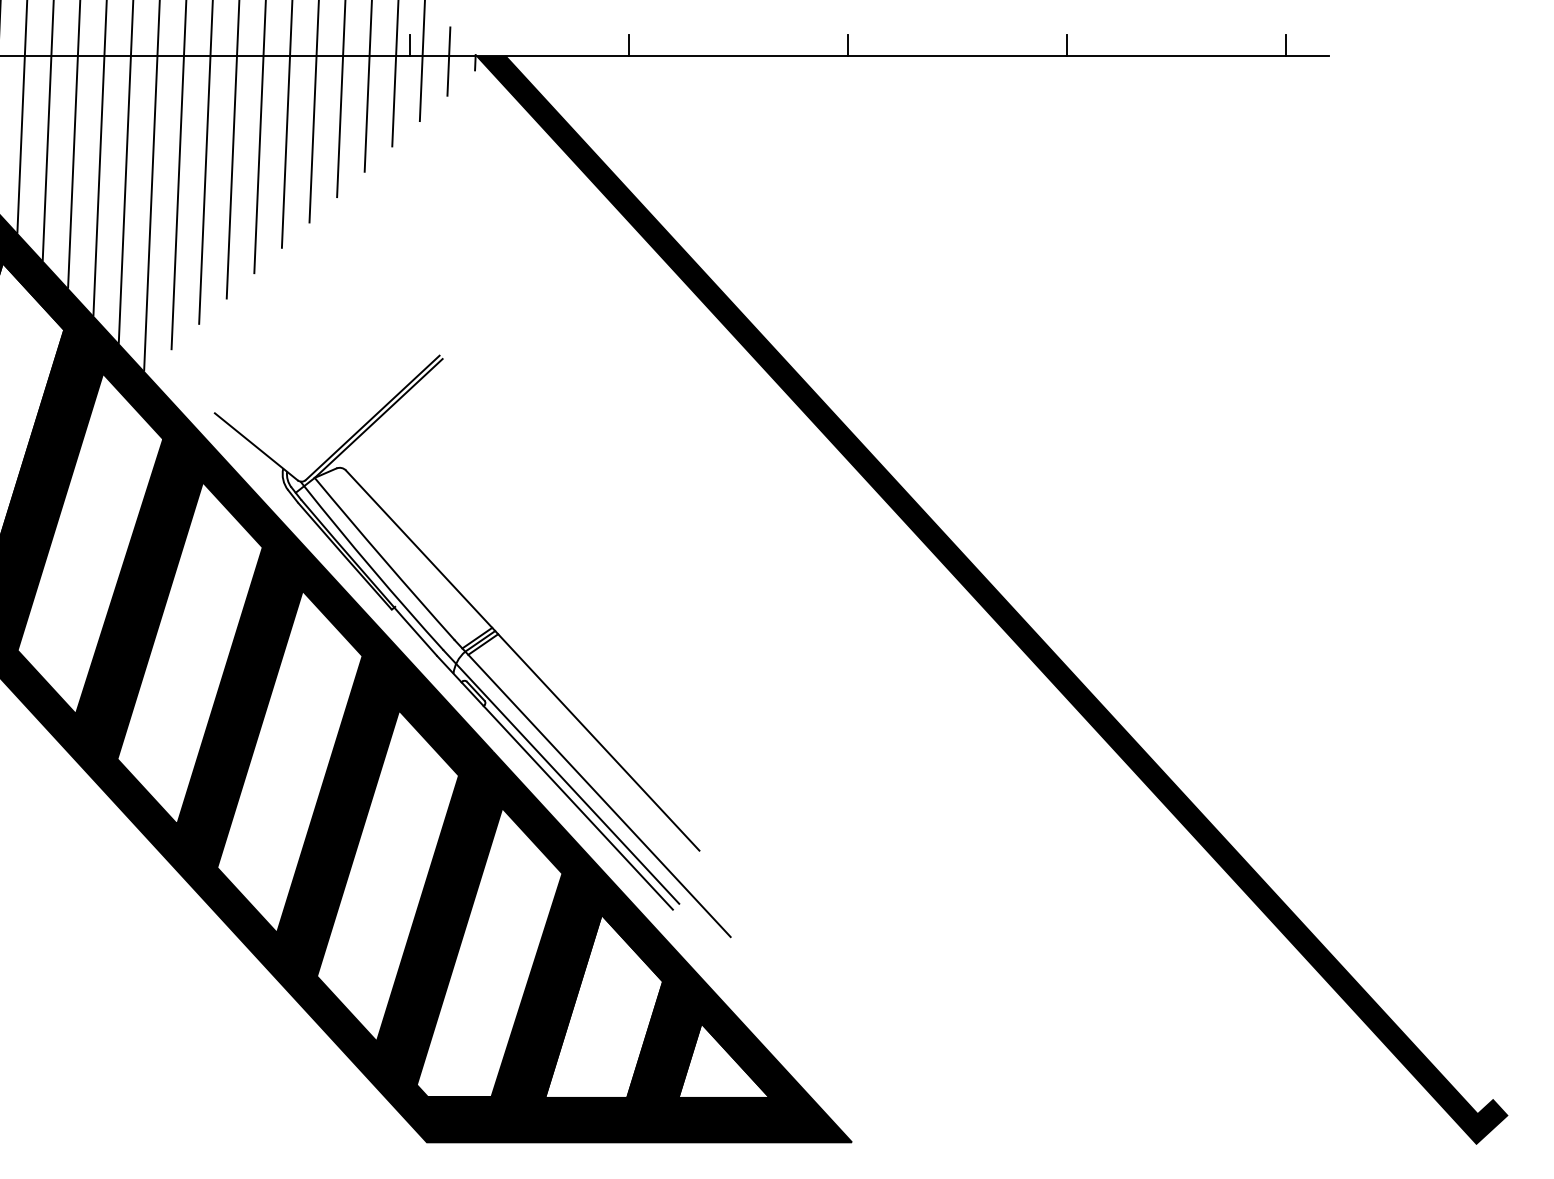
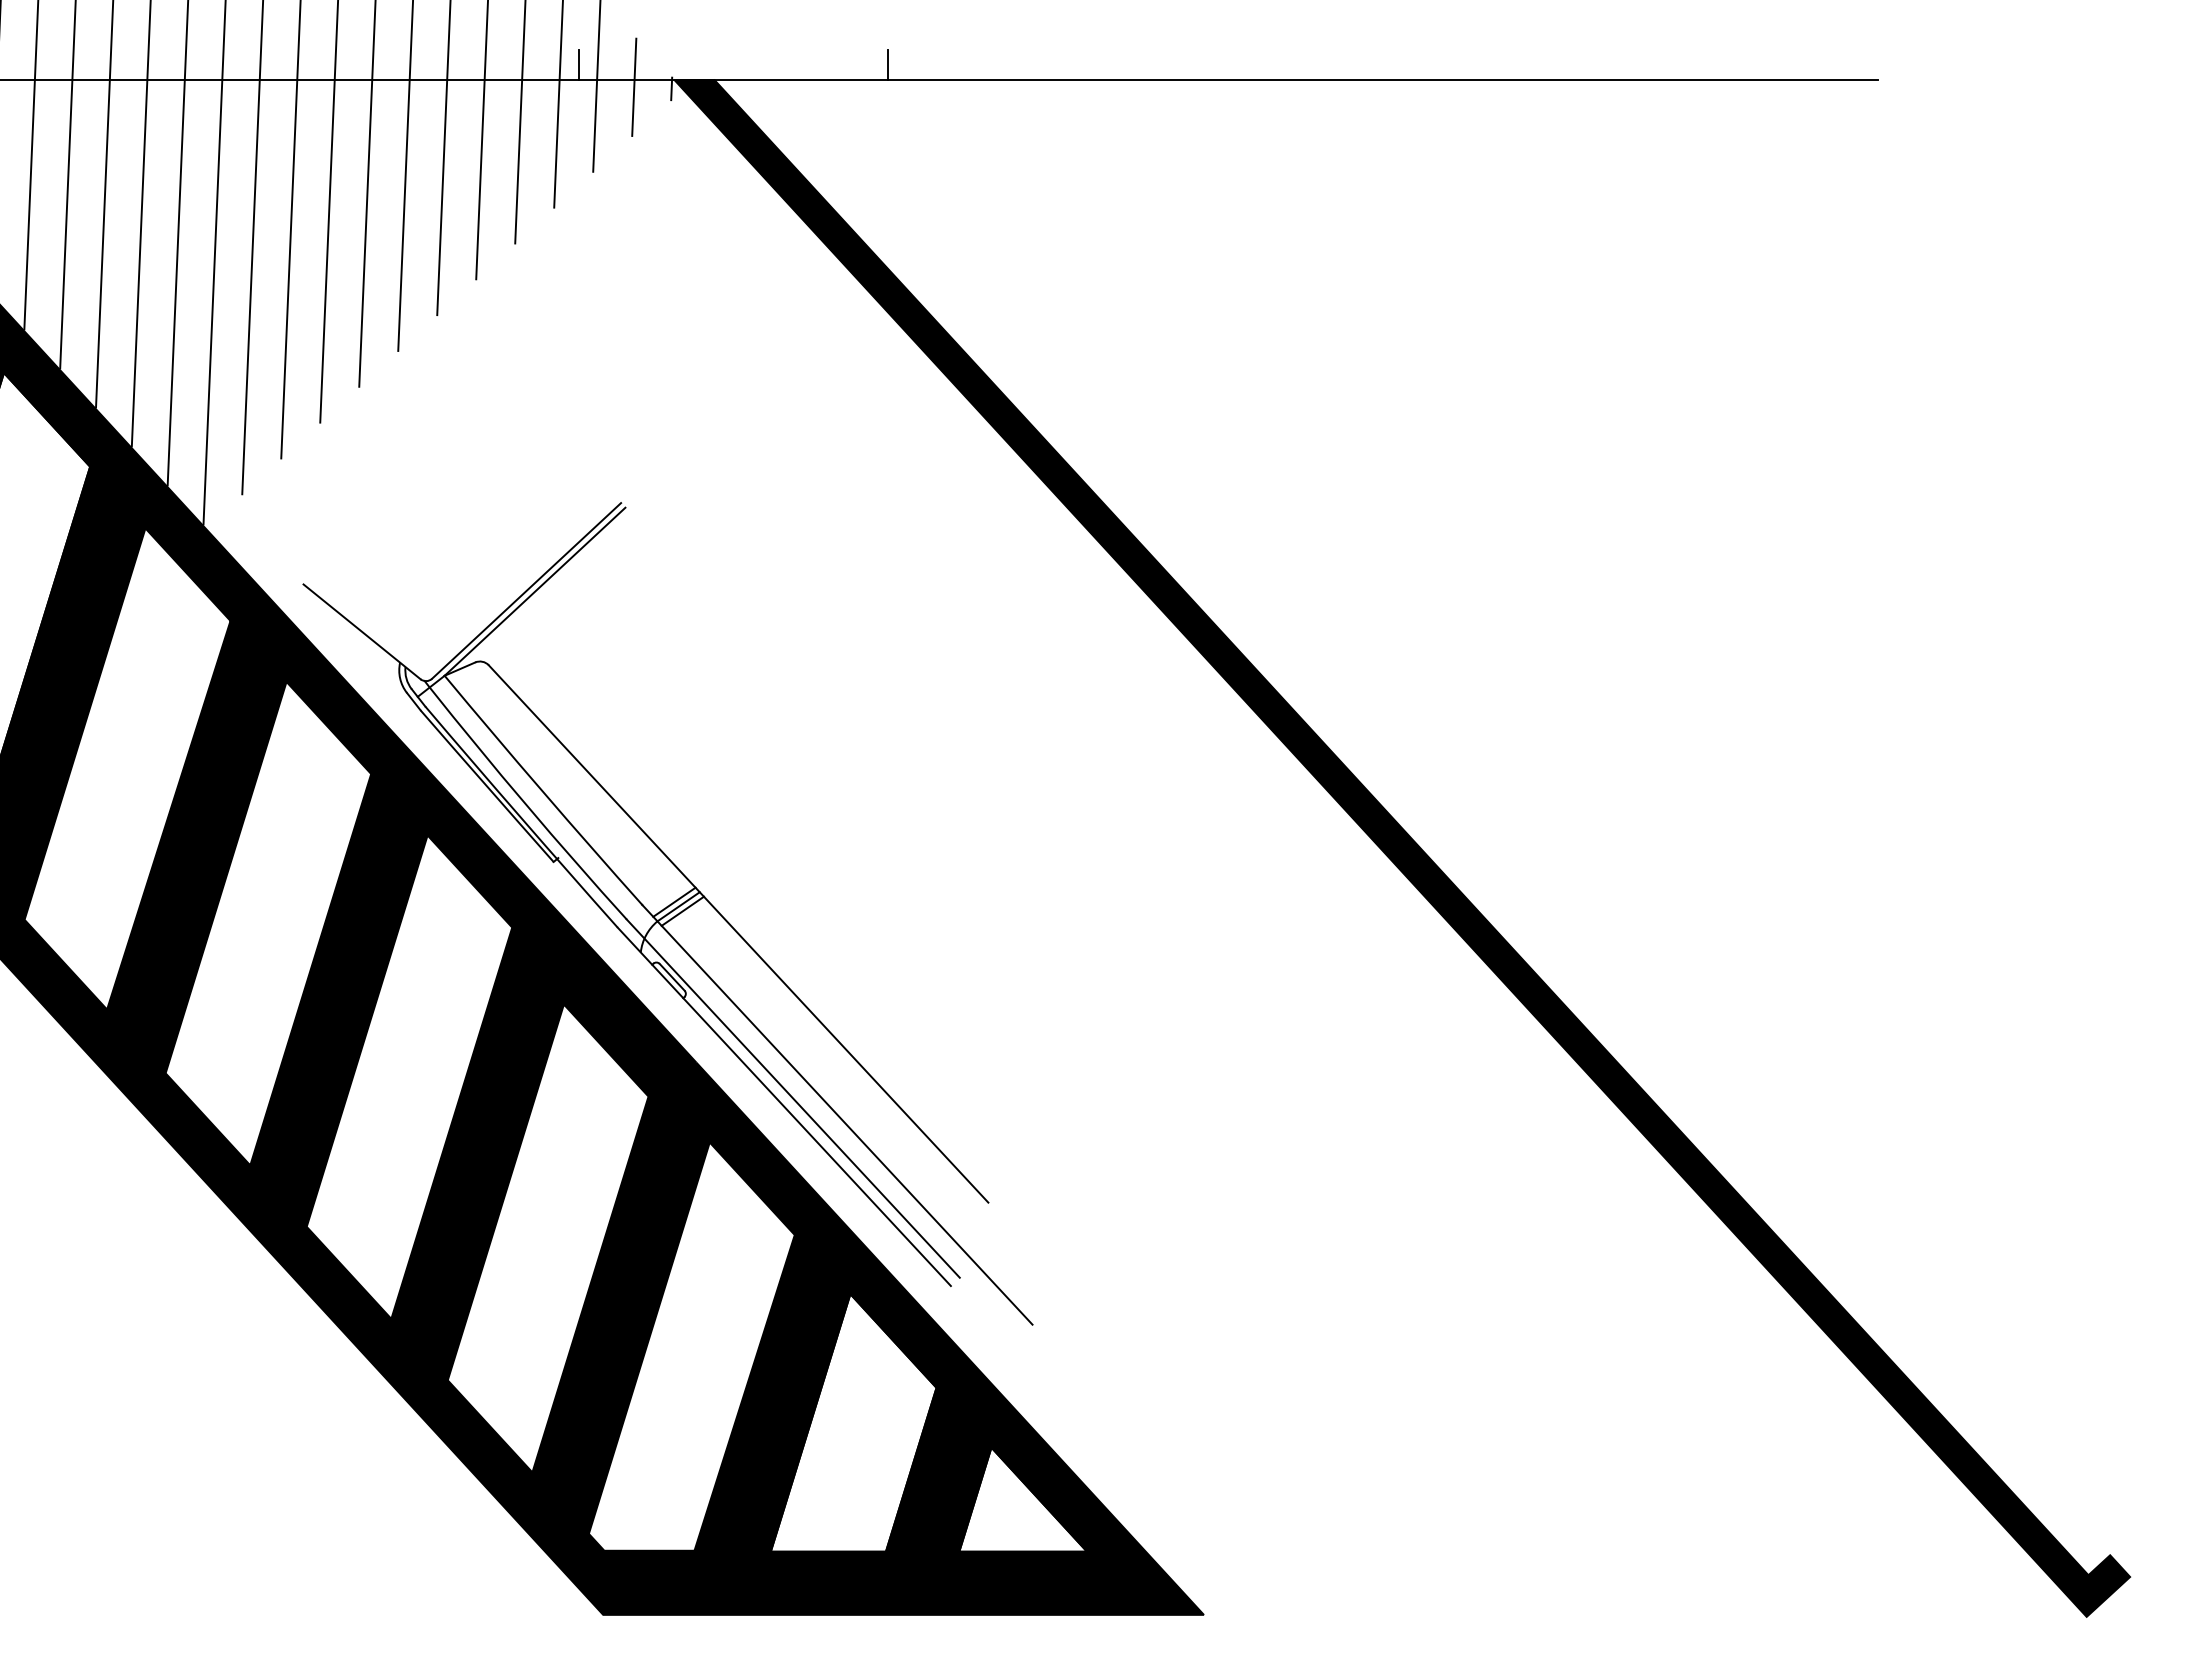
line: (847, 45) -> (1197, 64), removed
line: (1066, 45) -> (1507, 64), removed
line: (1285, 45) -> (1816, 64), removed

